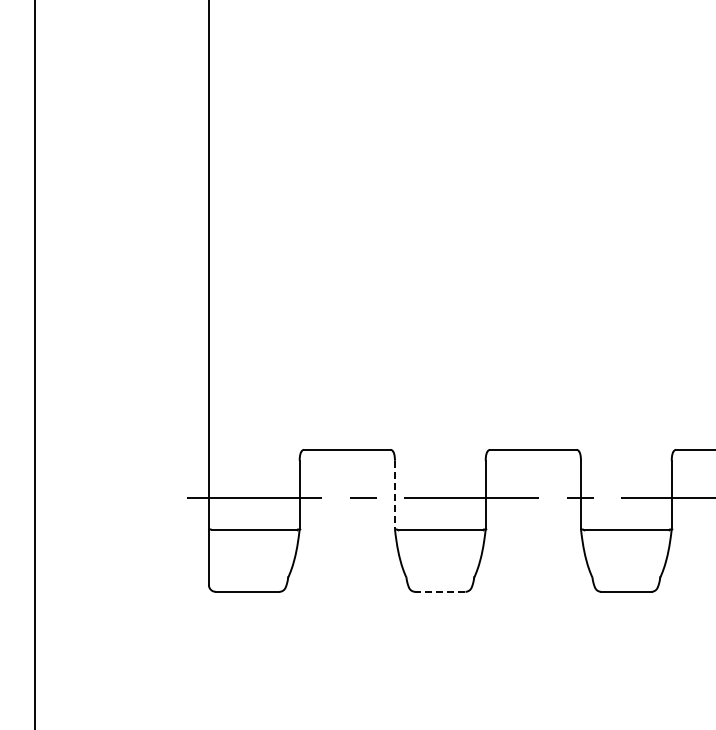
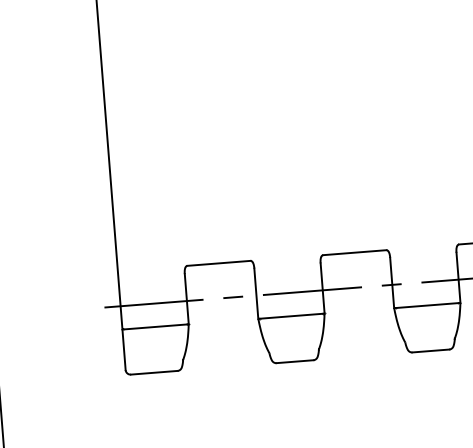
line: (394, 495) -> (256, 294), dashed -> solid
line: (439, 591) -> (294, 361), dashed -> solid

